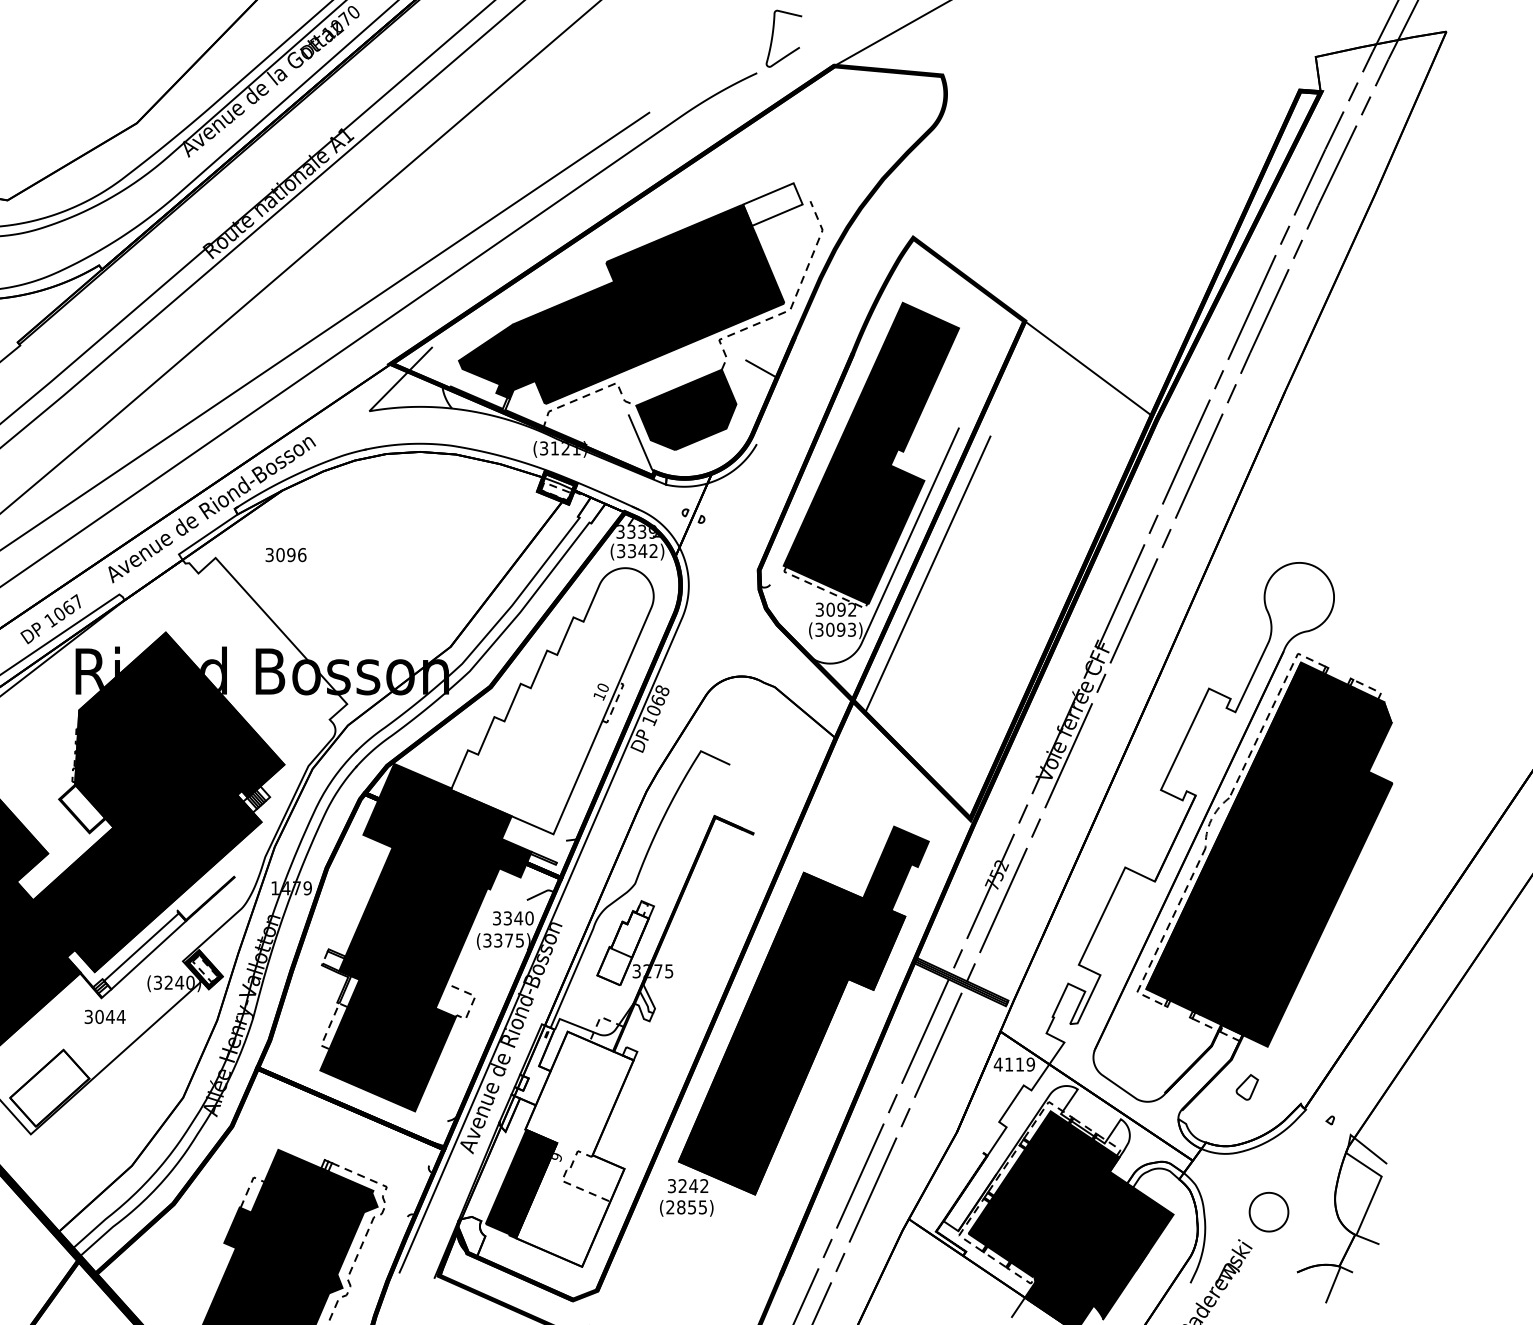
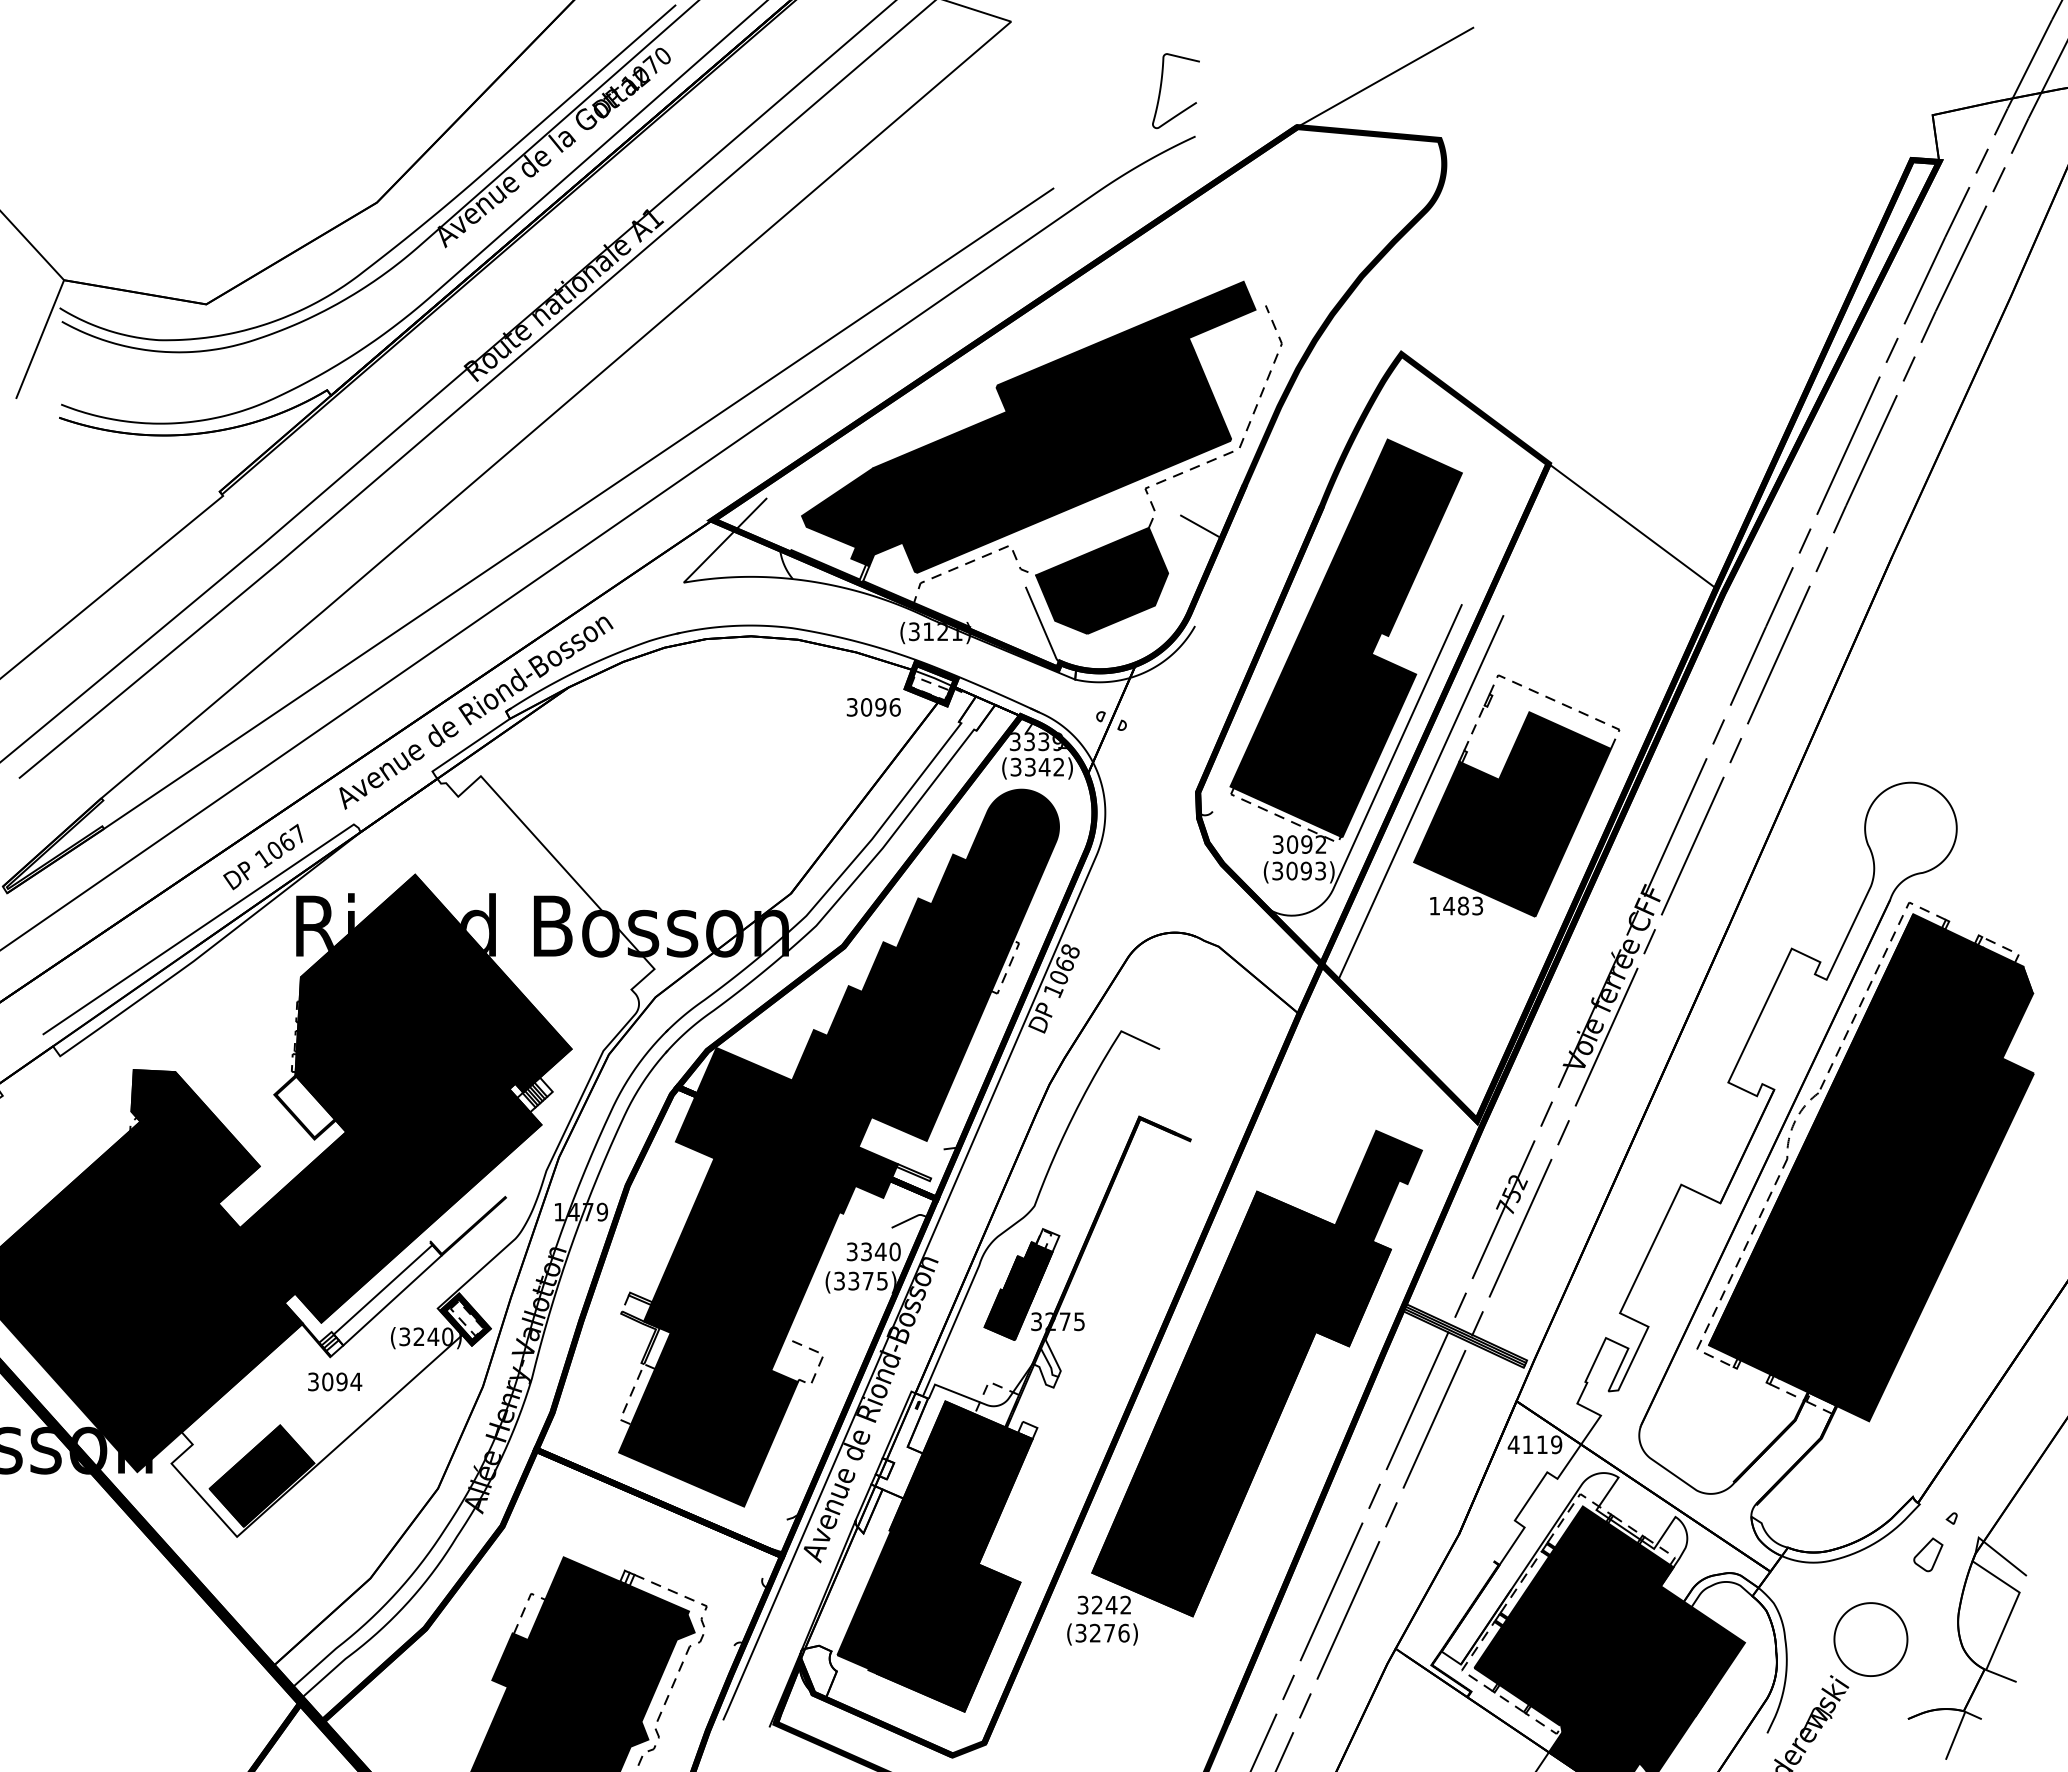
curve: (773, 38) -> (1161, 90), moved
fill: (772, 204) -> (1215, 309), added
text: (285, 555) -> (873, 707), moved
part: (1000, 572) -> (1516, 795), added
fill: (552, 700) -> (925, 964), added
fill: (623, 948) -> (1018, 1291), added
text: (110, 1016) -> (341, 1381), 3044 -> 3094
fill: (49, 1087) -> (261, 1475), added
part: (1247, 1087) -> (1928, 1554), moved
fill: (574, 1149) -> (954, 1556), added
text: (686, 1206) -> (1102, 1632), (2855) -> (3276)
part: (1268, 1212) -> (1870, 1639), size x1.43

